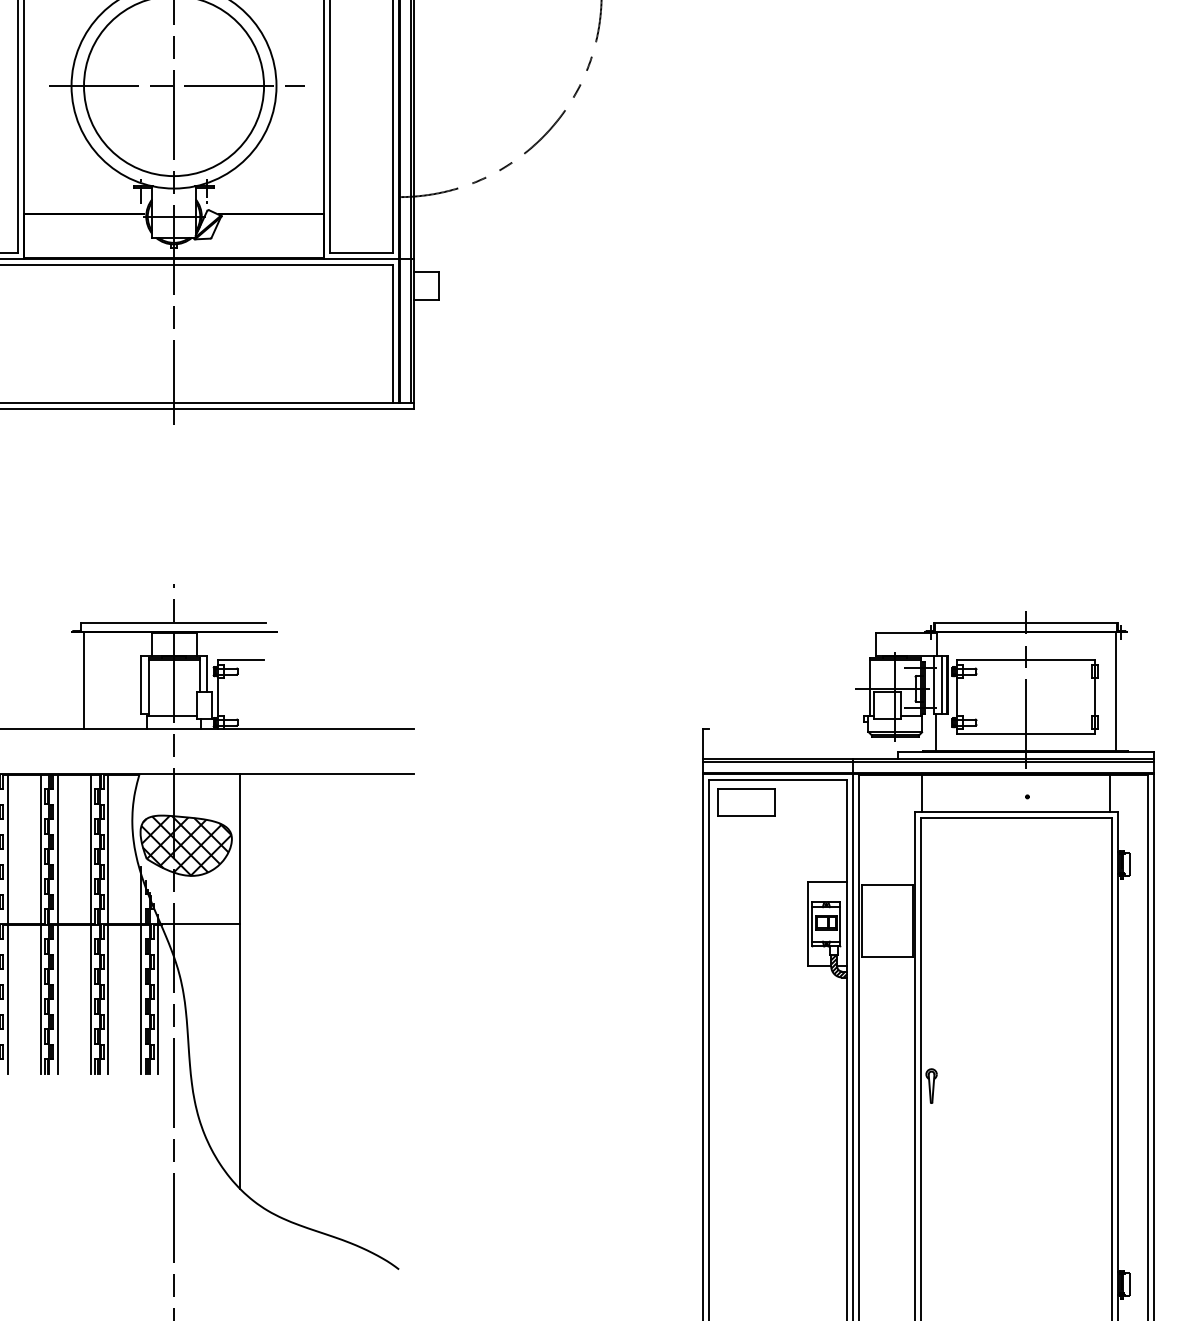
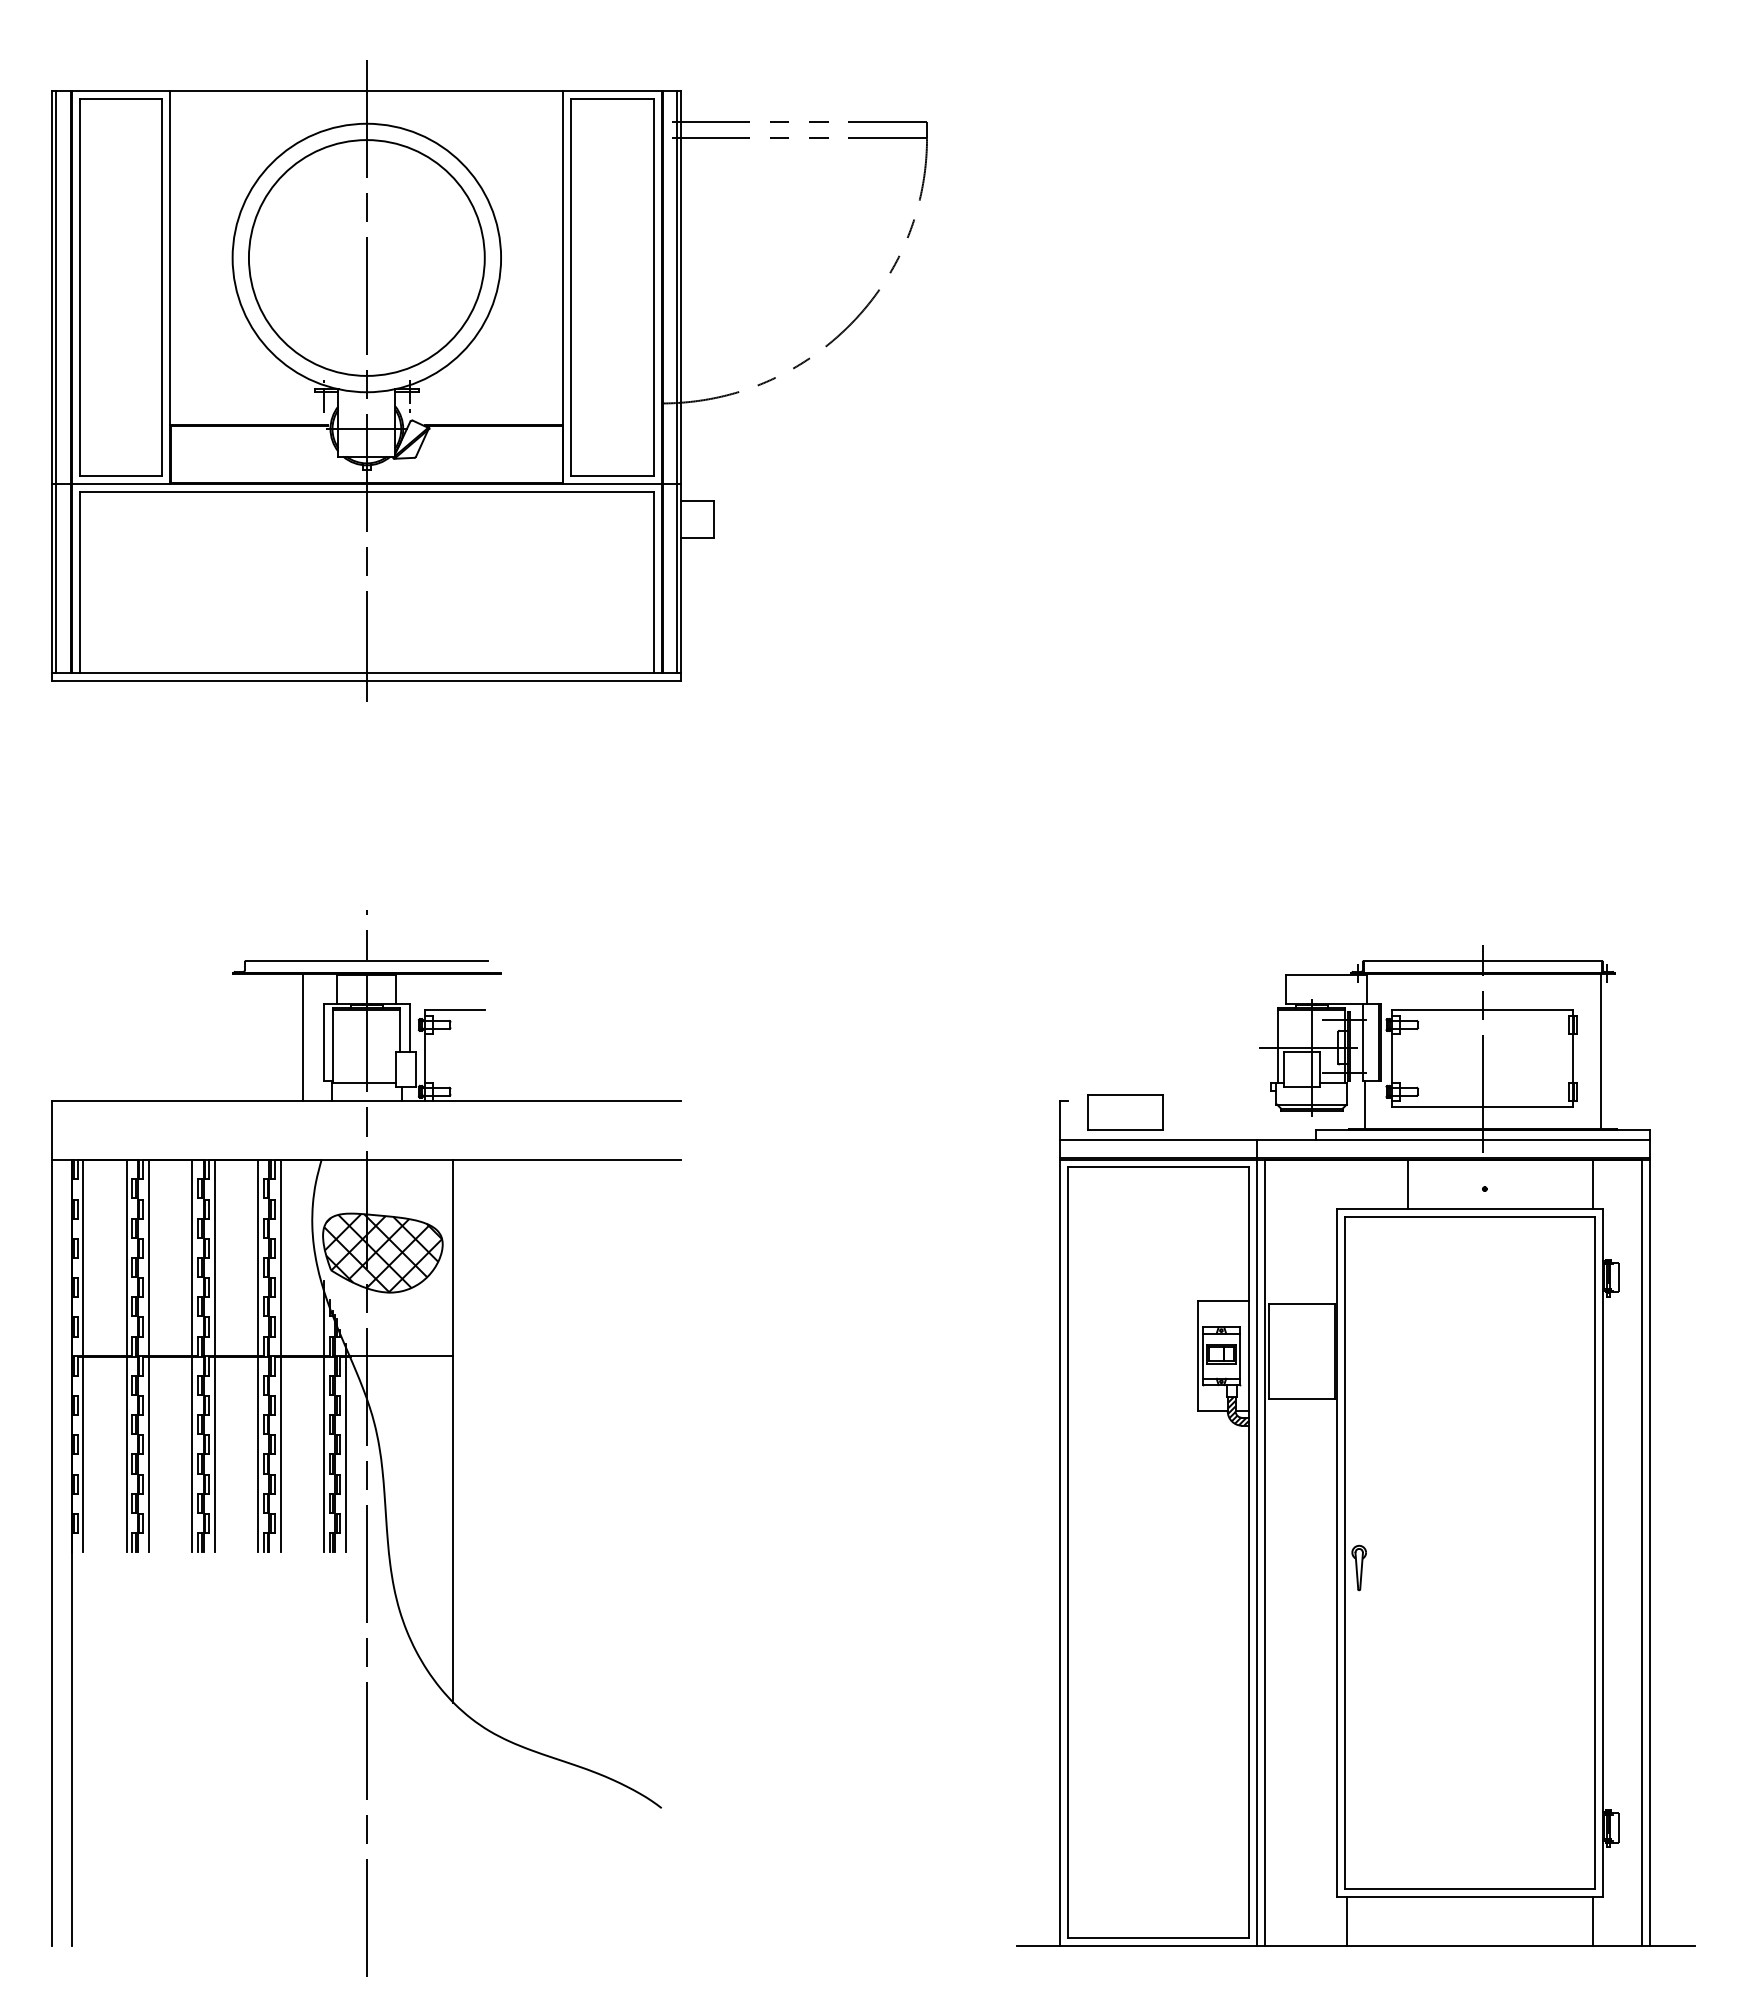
line: (176, 86) -> (370, 258), removed
line: (83, 680) -> (302, 1036), moved
line: (941, 684) -> (1372, 1042), removed
line: (927, 762) -> (1354, 1143), removed
line: (922, 792) -> (1408, 1183), moved
part: (747, 802) -> (1125, 1112), moved

